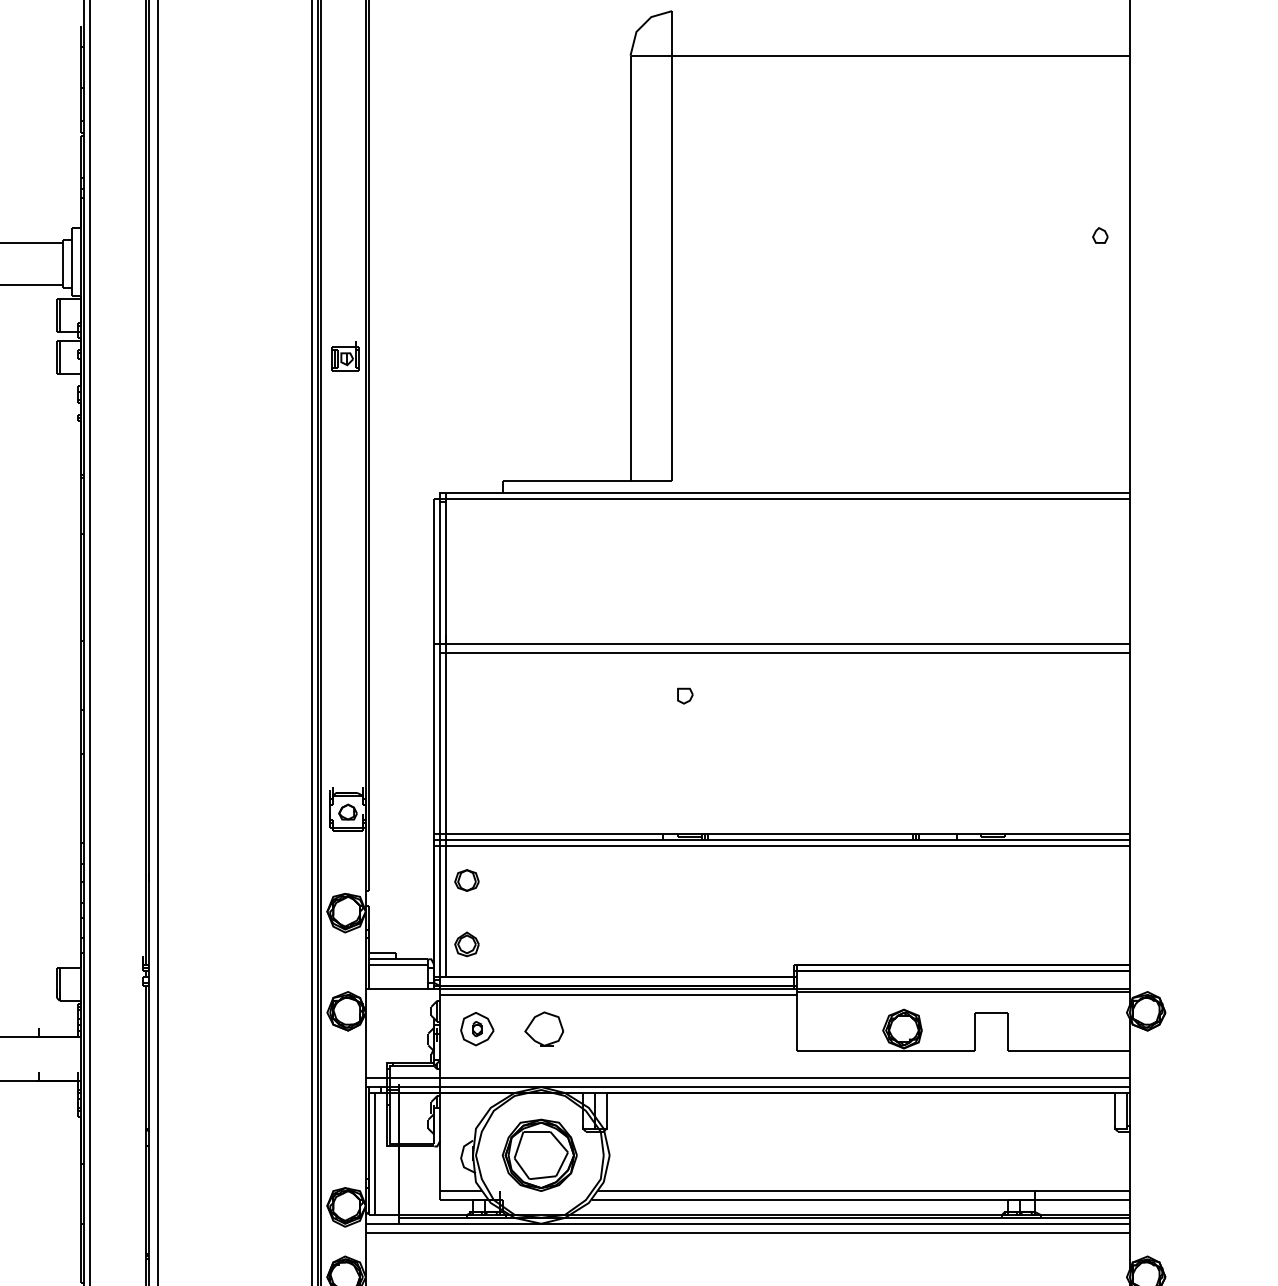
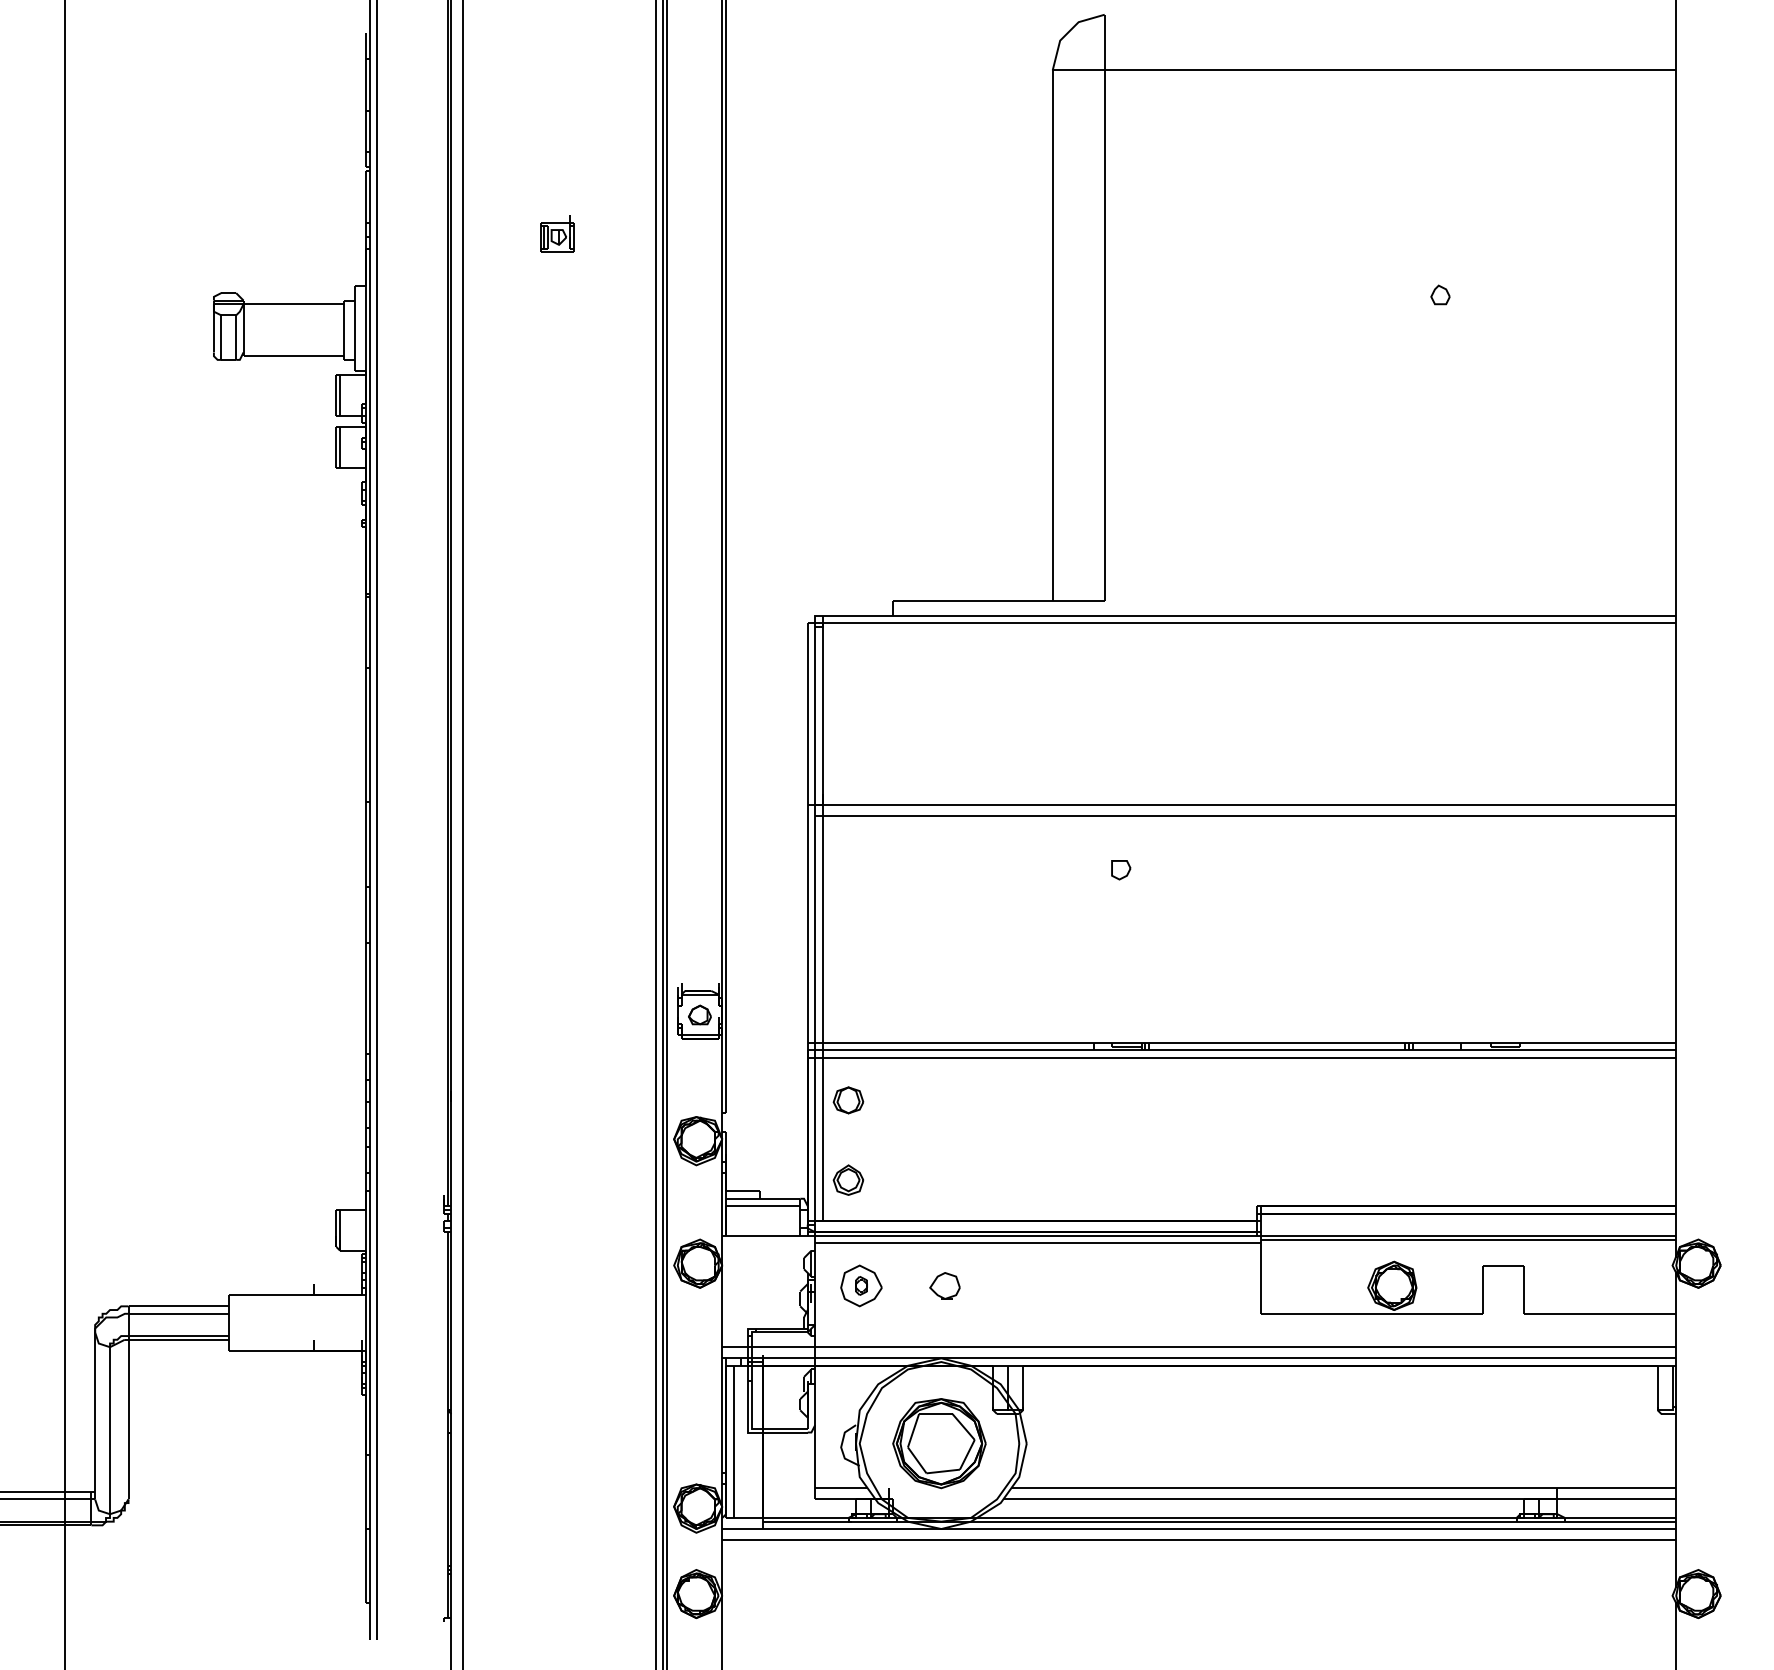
part: (1100, 235) -> (1440, 294), moved
part: (346, 356) -> (557, 233), moved
part: (543, 1028) -> (944, 1285), size x0.62

